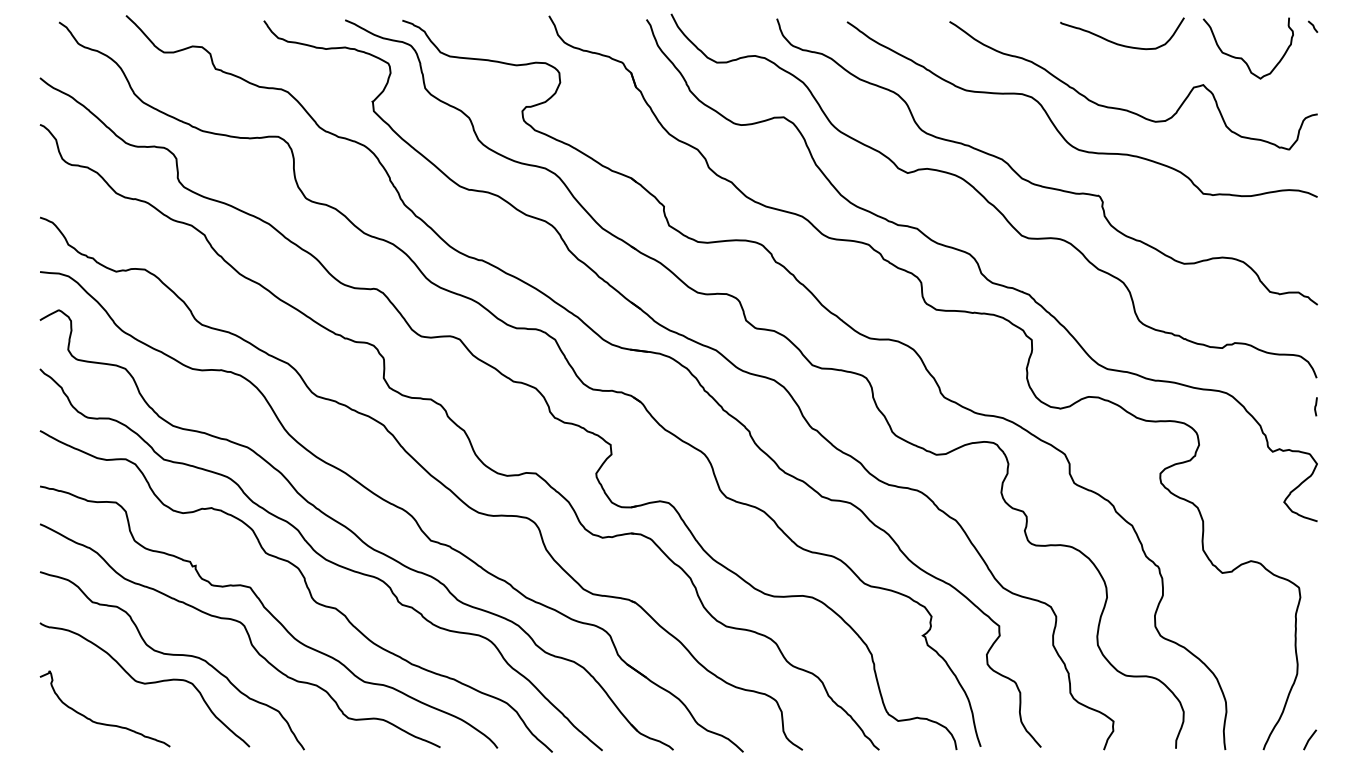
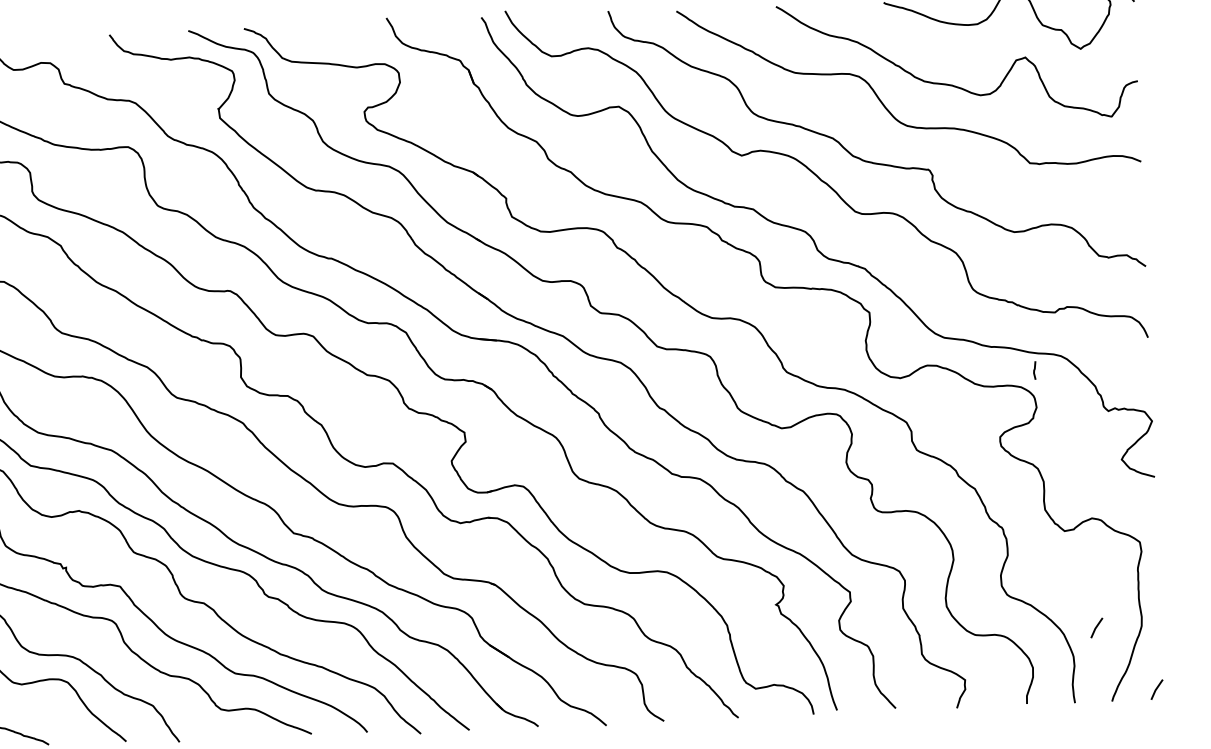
line: (1315, 406) -> (1034, 370), moved
line: (1251, 673) -> (1097, 627), added

